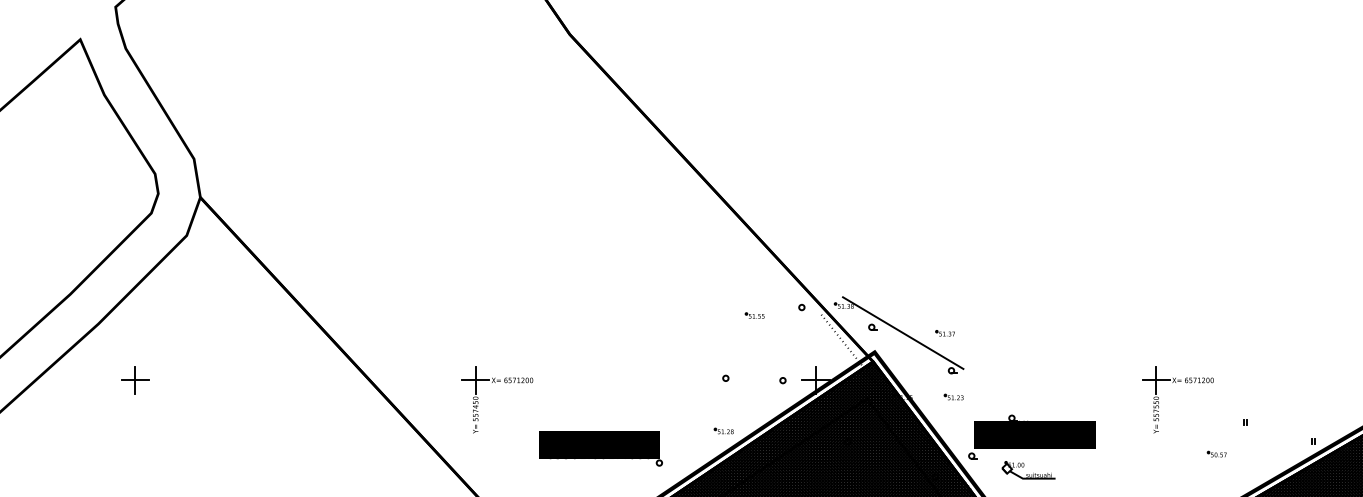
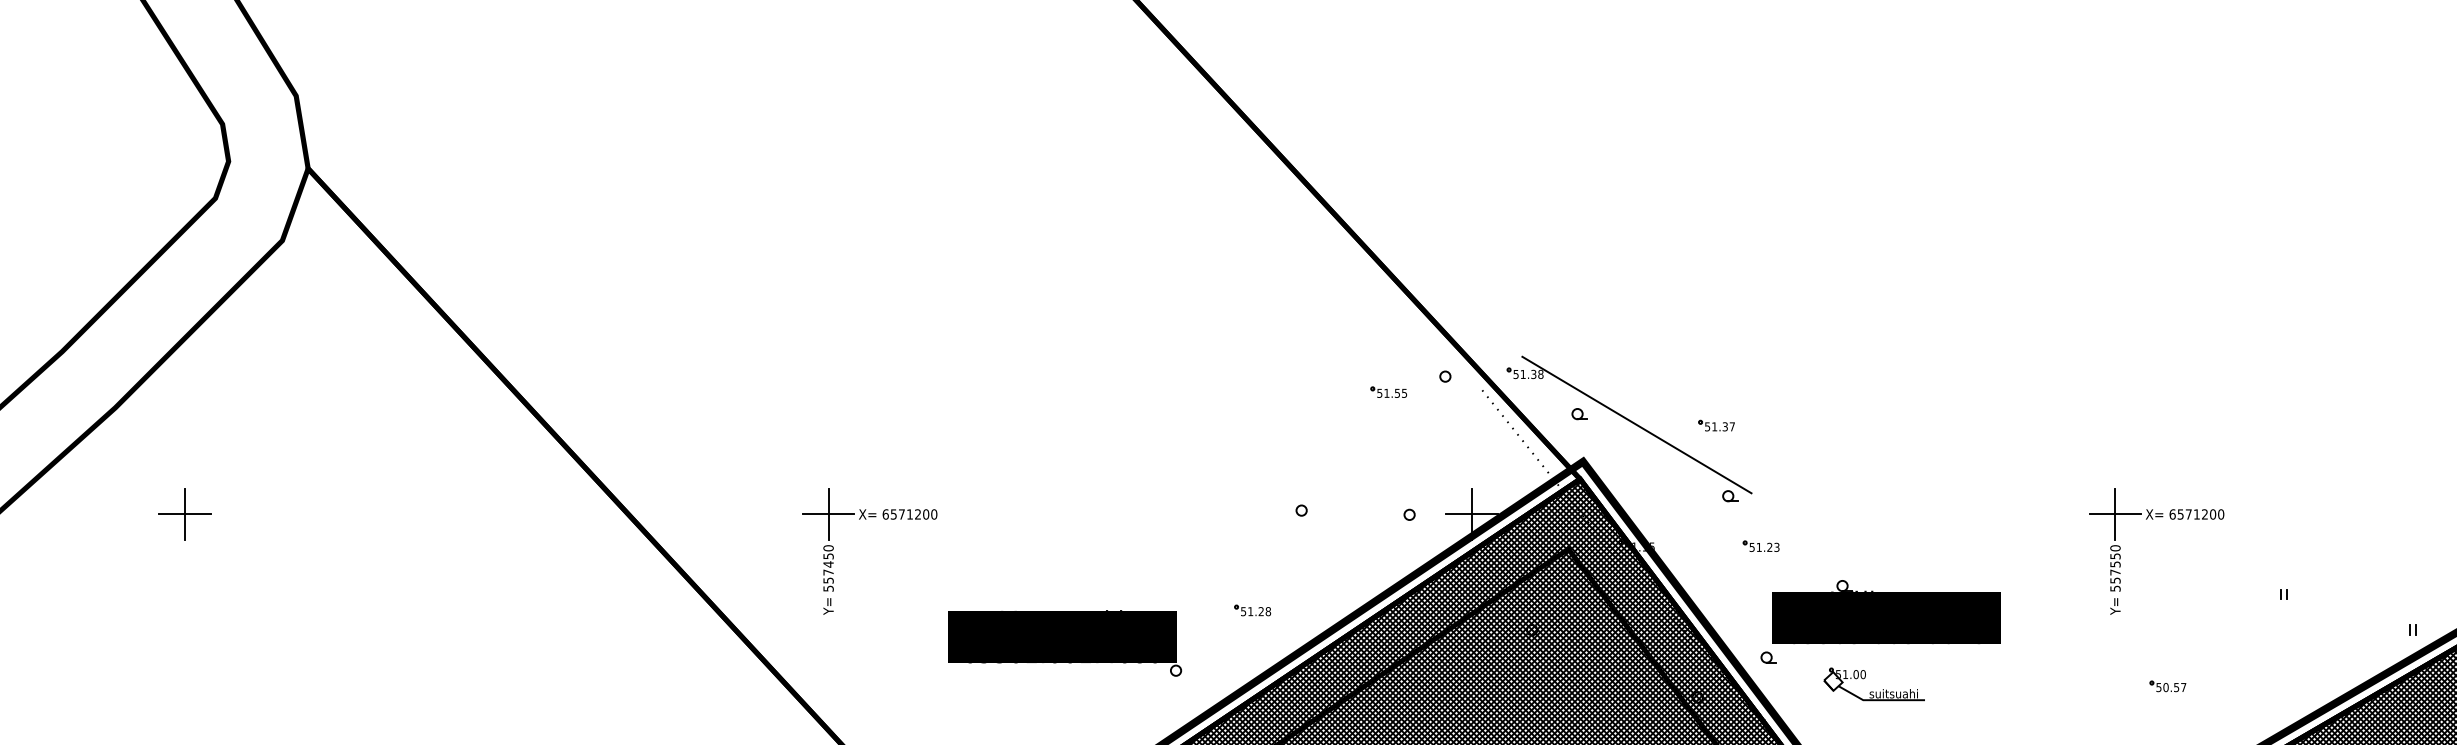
part: (754, 315) -> (1387, 391), moved
part: (953, 396) -> (1760, 544), moved
part: (723, 430) -> (1251, 609), moved
part: (1216, 453) -> (2166, 684), moved

